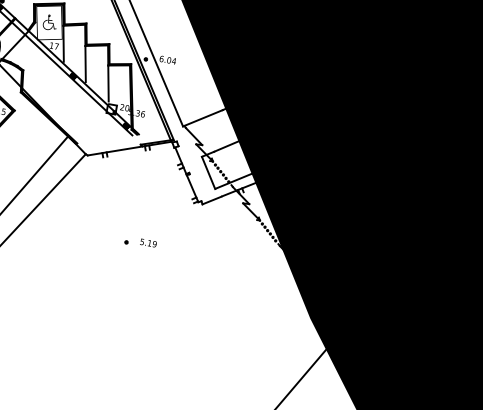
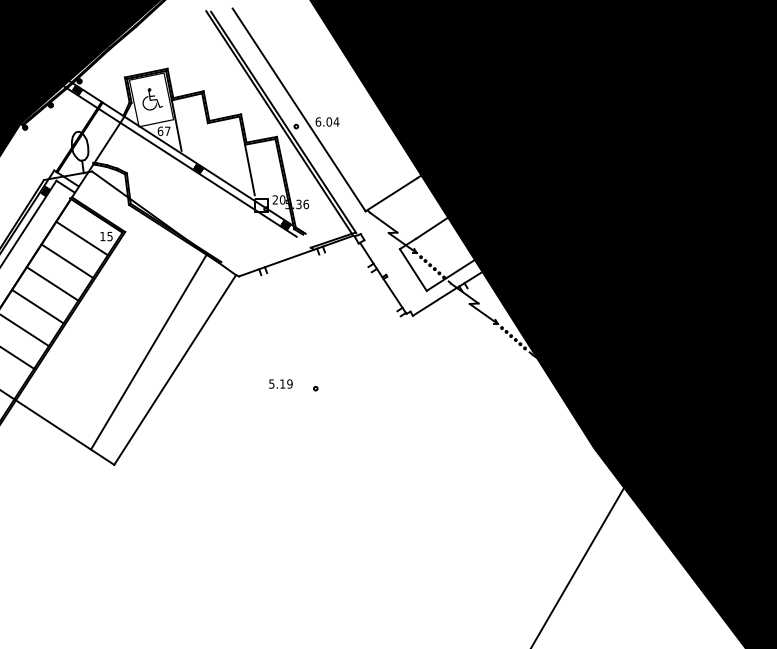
text: (51, 45) -> (160, 130), 17 -> 67
line: (85, 64) -> (212, 148), removed
text: (148, 242) -> (280, 383), moved

